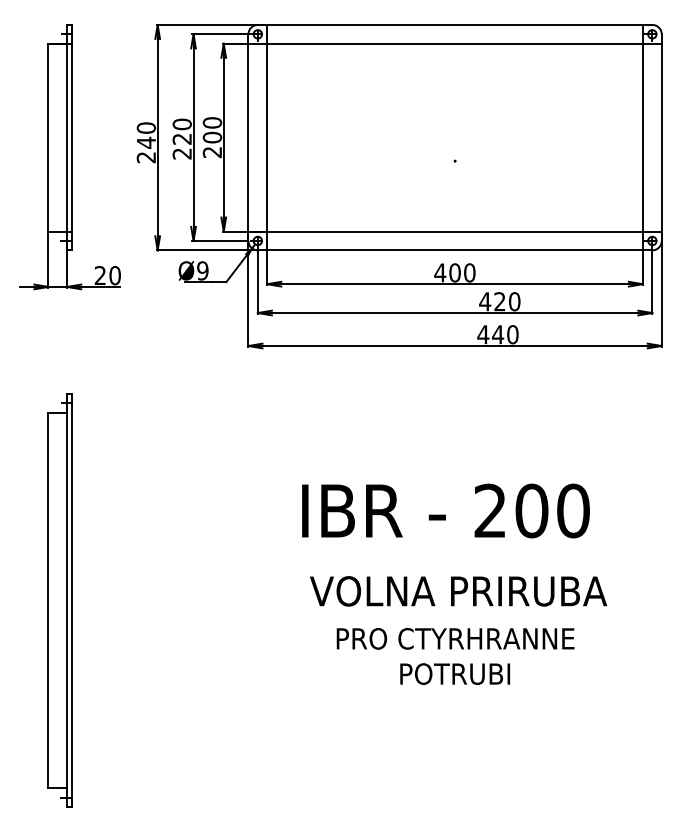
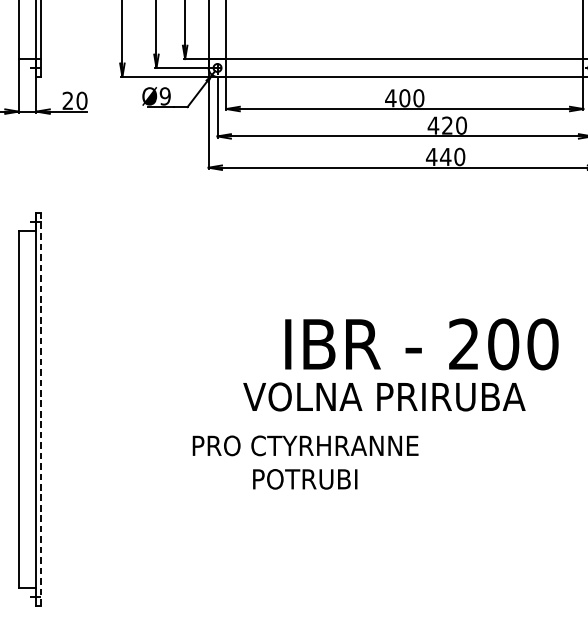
text: (445, 510) -> (421, 343), moved
text: (458, 591) -> (384, 397), moved
line: (71, 600) -> (40, 409), solid -> dashed
text: (455, 656) -> (305, 462), moved

